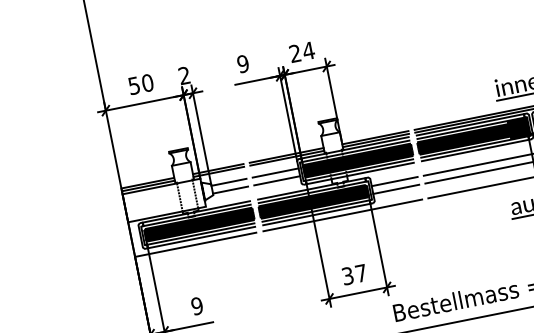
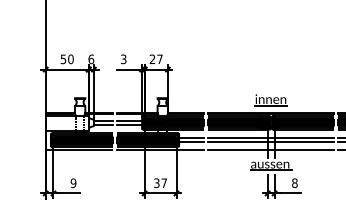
text: (307, 49) -> (159, 58), 24 -> 27
text: (242, 62) -> (123, 58), 9 -> 3
text: (184, 75) -> (91, 59), 2 -> 6

